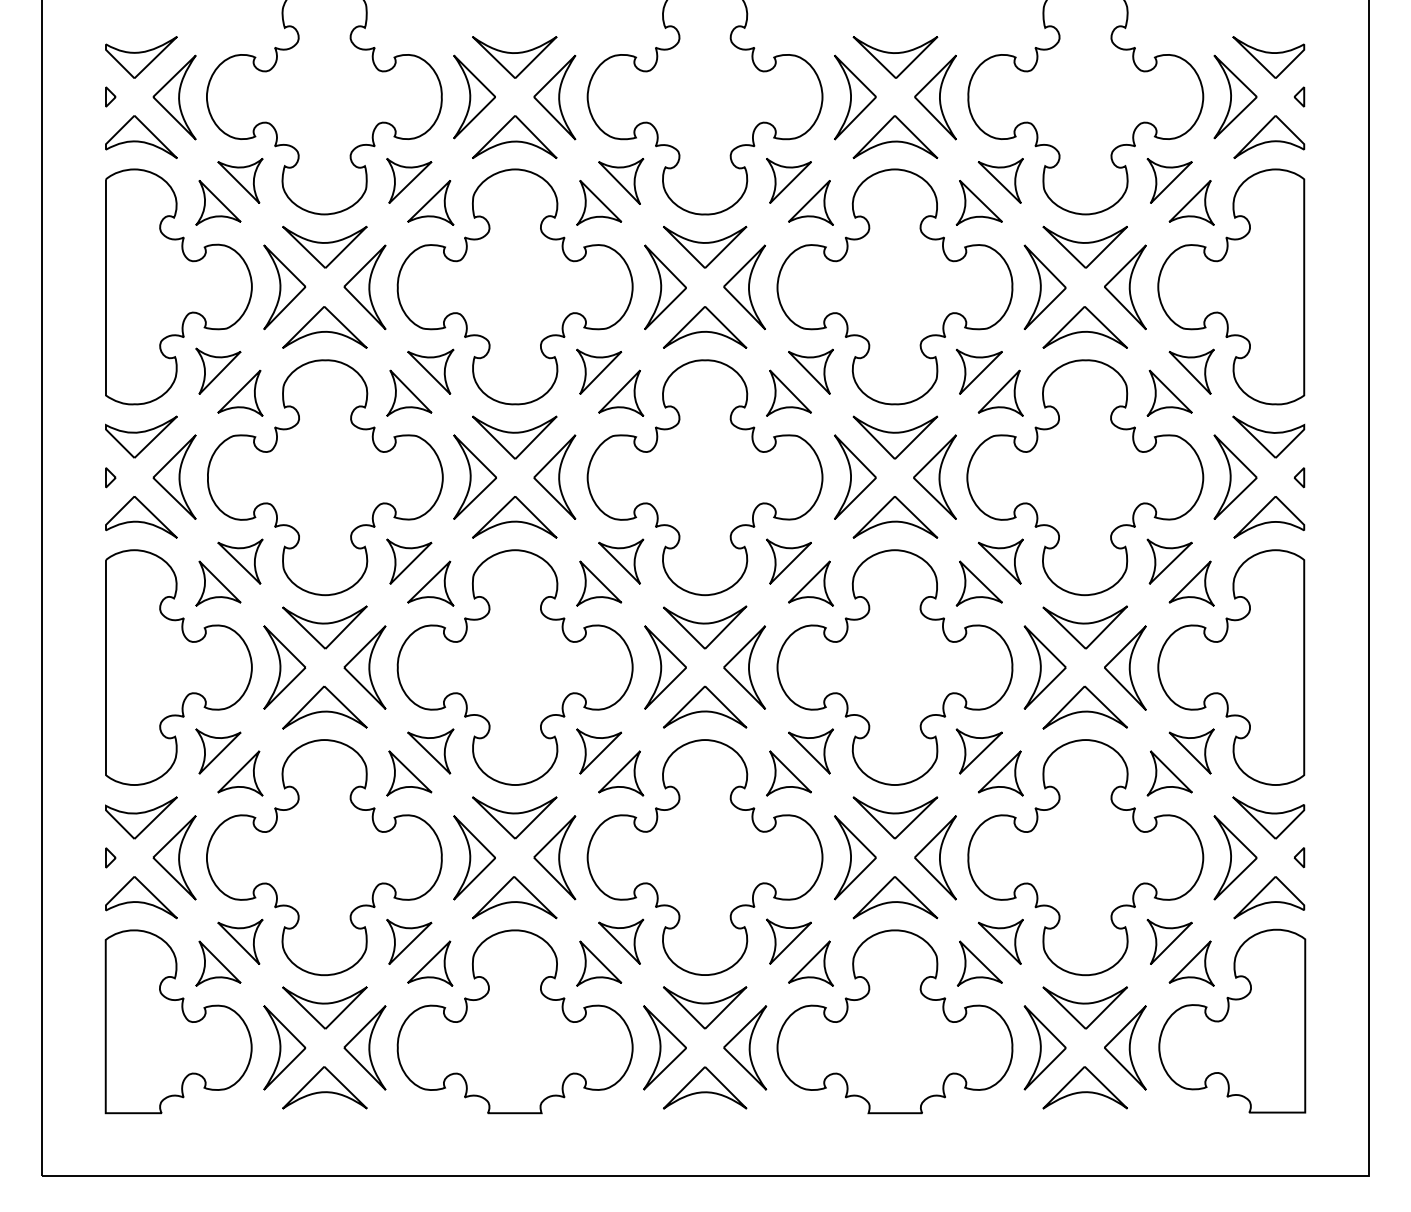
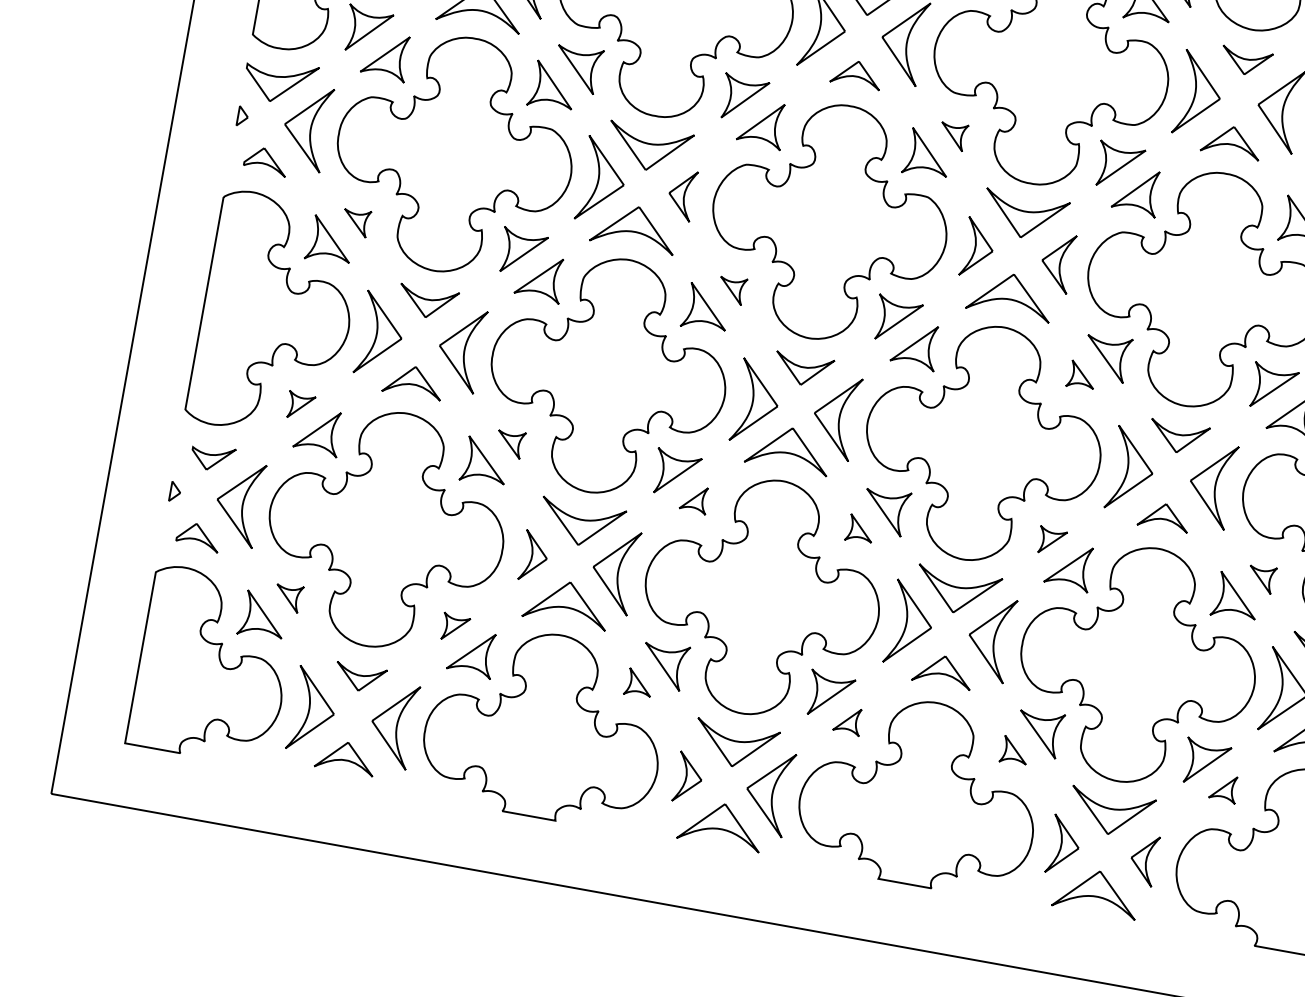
part: (1084, 246) -> (1245, 61), size x0.6
part: (705, 327) -> (856, 73), size x0.6
part: (1084, 327) -> (1231, 141), size x0.7
part: (810, 371) -> (952, 136), size x0.6
part: (554, 476) -> (681, 194), size x0.6
part: (855, 476) -> (978, 247), size x0.7
part: (934, 476) -> (1056, 261), size x0.7
part: (141, 517) -> (266, 161), size x0.6
part: (240, 561) -> (356, 222), size x0.6
part: (621, 561) -> (732, 290), size x0.6
part: (978, 583) -> (1081, 375), size x0.6
part: (324, 627) -> (427, 302), size x0.7
part: (705, 627) -> (803, 370), size x0.7
part: (1084, 627) -> (1177, 437), size x0.7
part: (324, 707) -> (413, 381), size x0.7
part: (1084, 707) -> (1163, 516), size x0.6
part: (218, 751) -> (300, 406), size x0.6
part: (430, 751) -> (510, 443), size x0.6
part: (978, 751) -> (1051, 541), size x0.6
part: (1191, 751) -> (1261, 579), size x0.6
part: (621, 773) -> (694, 499), size x0.6
part: (788, 773) -> (859, 529), size x0.6
part: (141, 817) -> (212, 457), size x0.6
part: (474, 857) -> (534, 556), size x0.6
part: (141, 897) -> (198, 536), size x0.6
part: (895, 897) -> (943, 670), size x0.7
part: (240, 941) -> (288, 597), size x0.6
part: (409, 941) -> (455, 627), size x0.6
part: (599, 963) -> (639, 683), size x0.6
part: (810, 963) -> (847, 720), size x0.6
part: (979, 963) -> (1014, 750), size x0.6
part: (1191, 963) -> (1223, 788), size x0.6
part: (324, 1007) -> (359, 677), size x0.6
part: (664, 1047) -> (688, 777), size x0.6
part: (1044, 1047) -> (1063, 845), size x0.7
part: (1125, 1047) -> (1143, 859), size x0.6
part: (324, 1087) -> (345, 756), size x0.7

